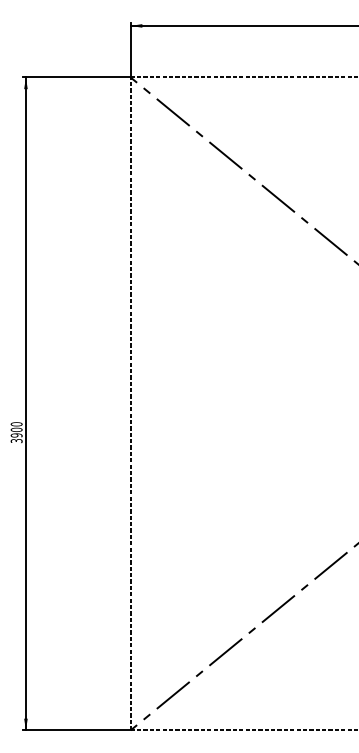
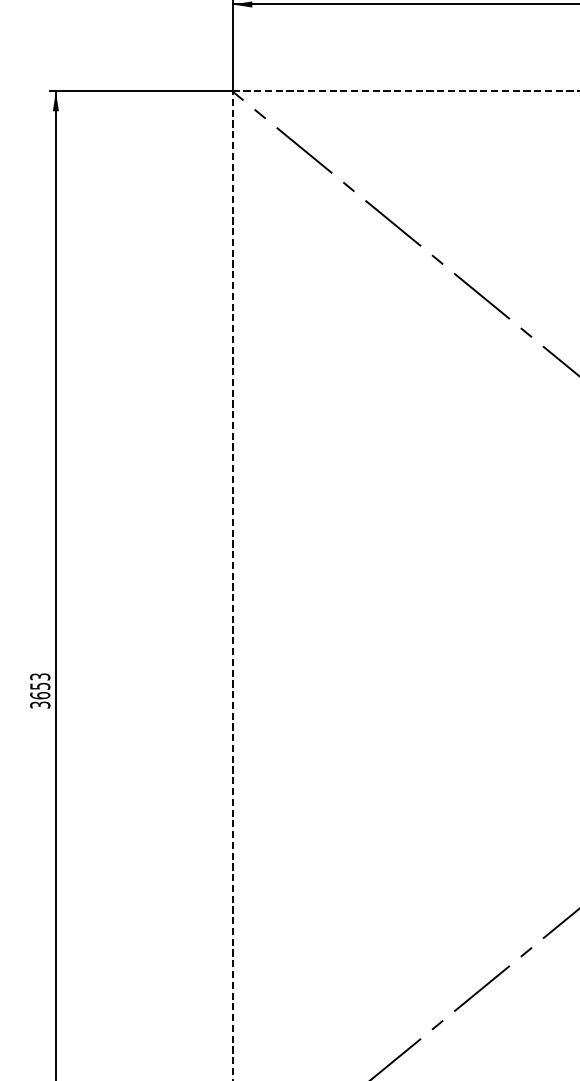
text: (16, 429) -> (39, 685), 3900 -> 3653

